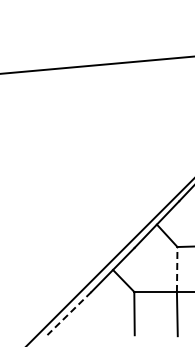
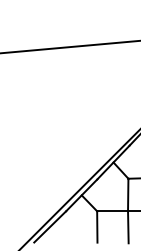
line: (177, 268) -> (128, 194), dashed -> solid
line: (69, 313) -> (50, 226), dashed -> solid

